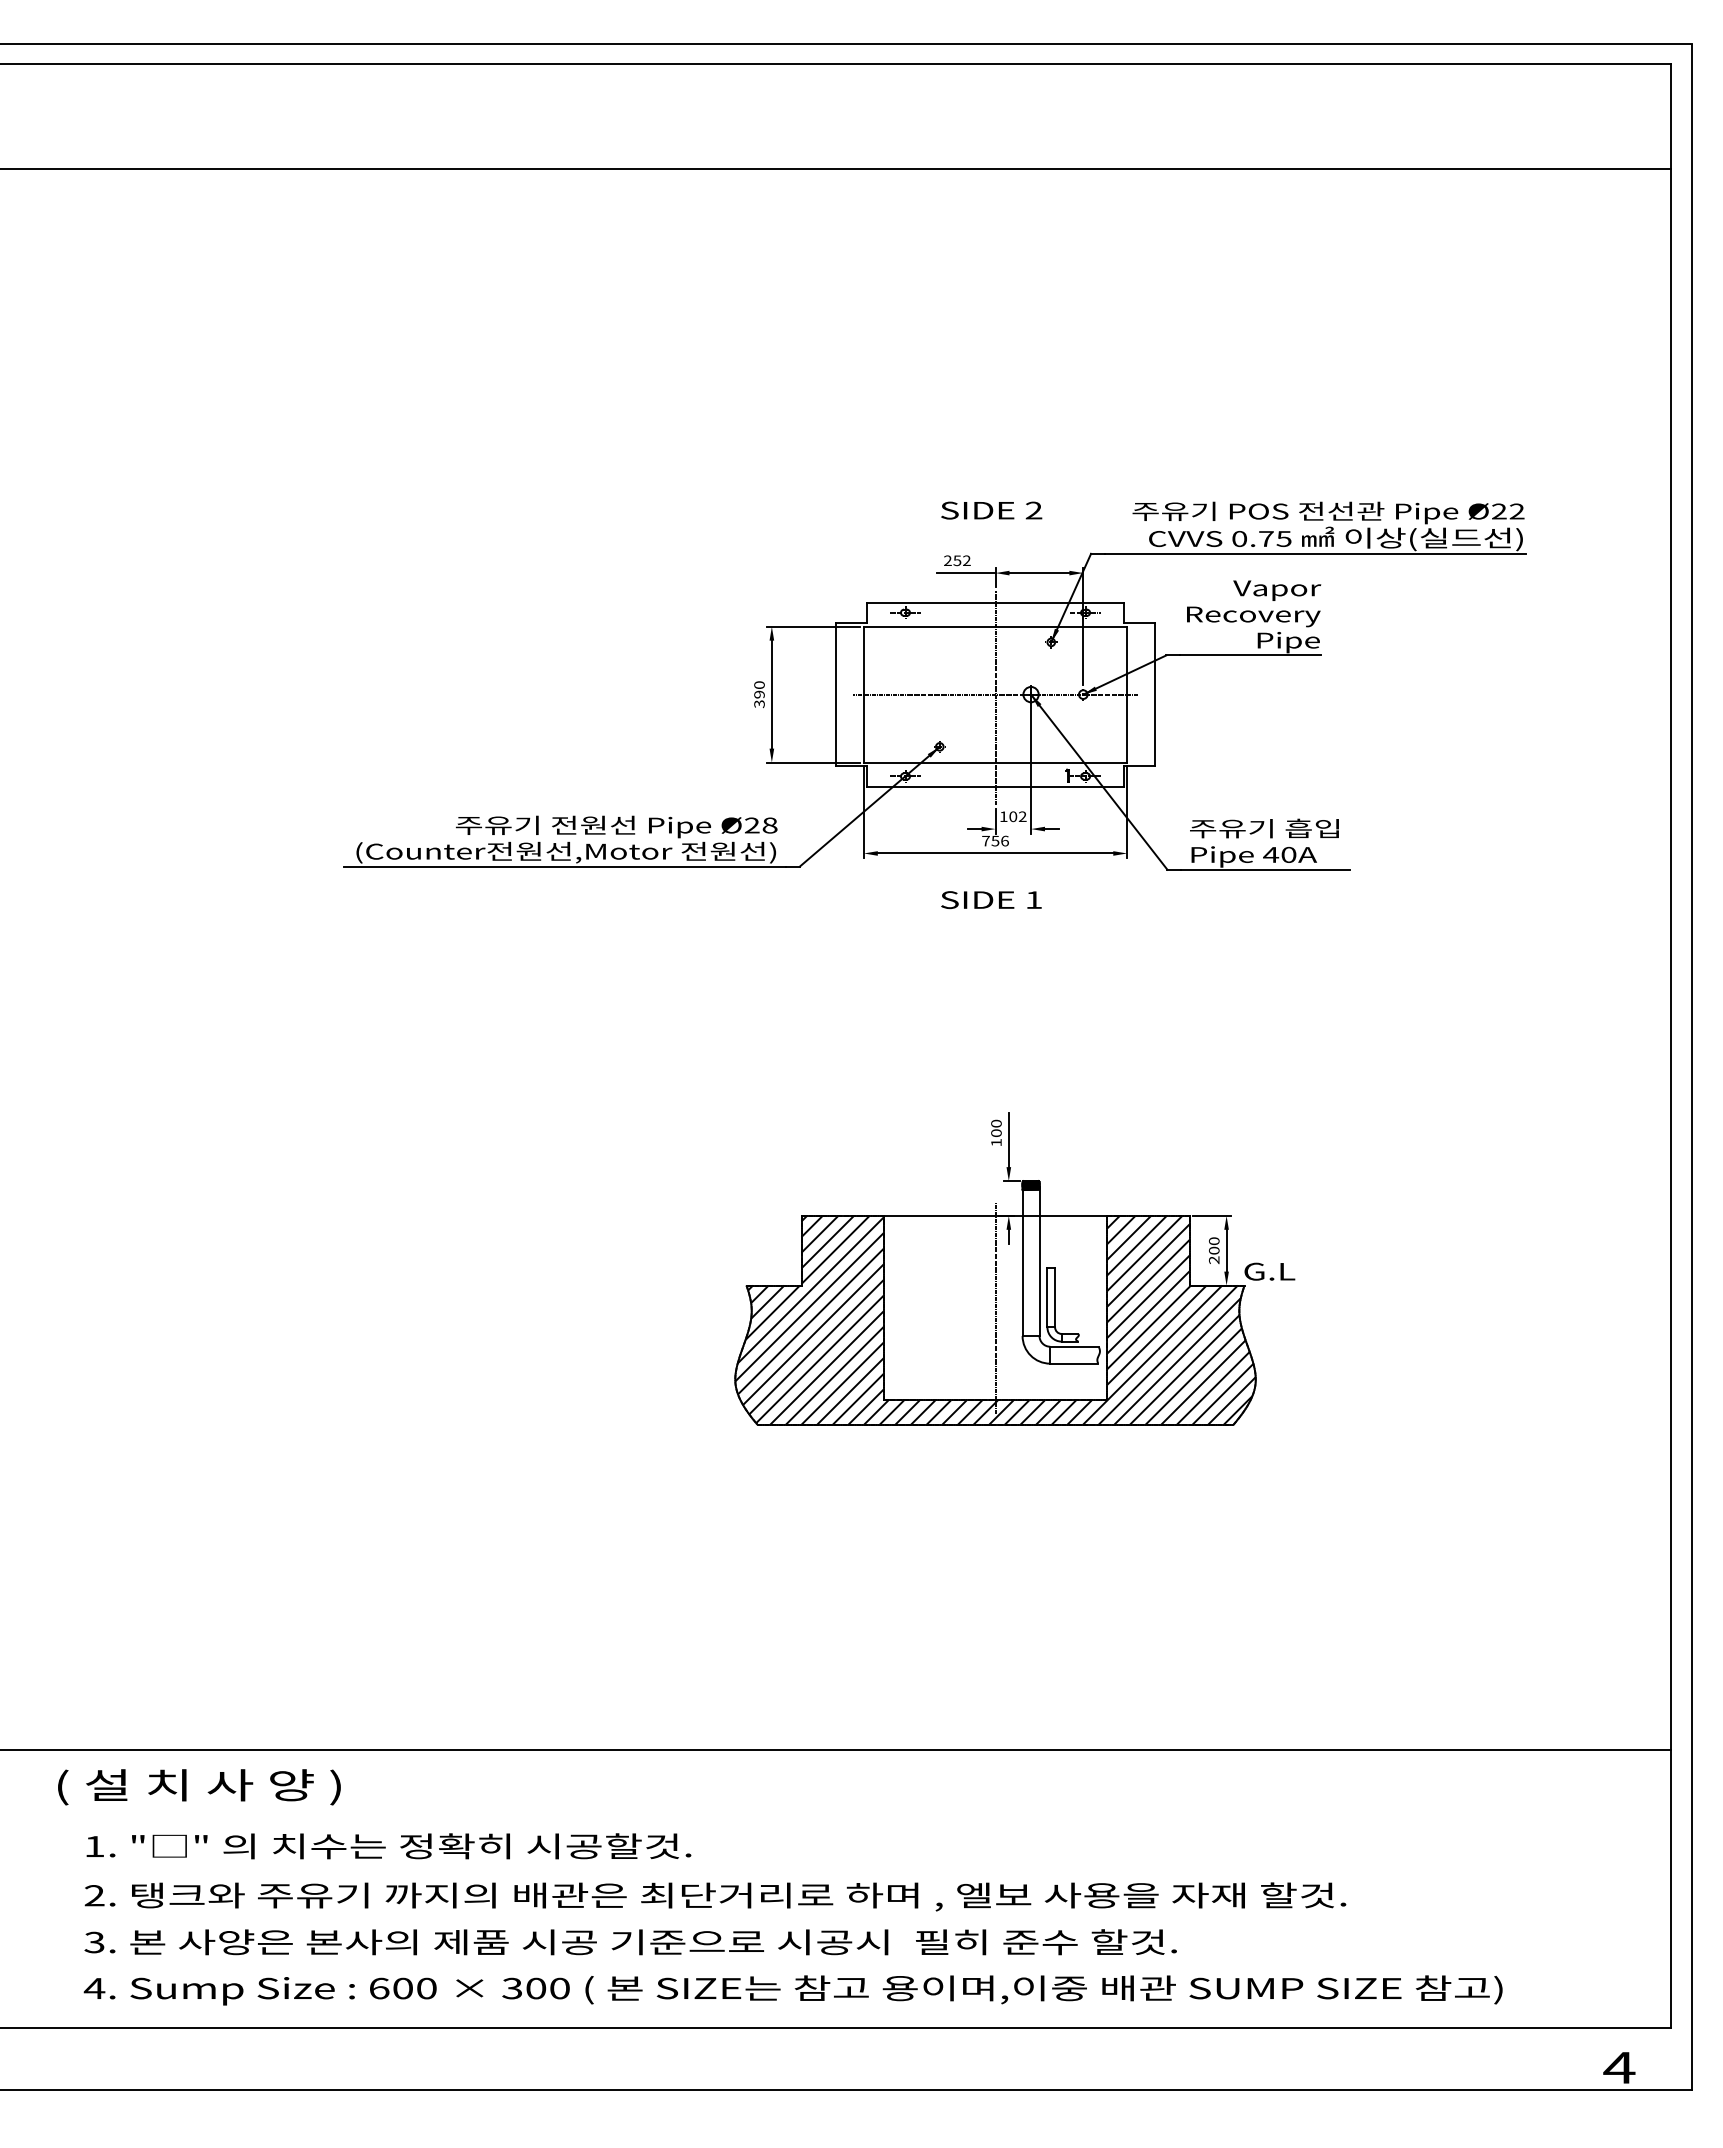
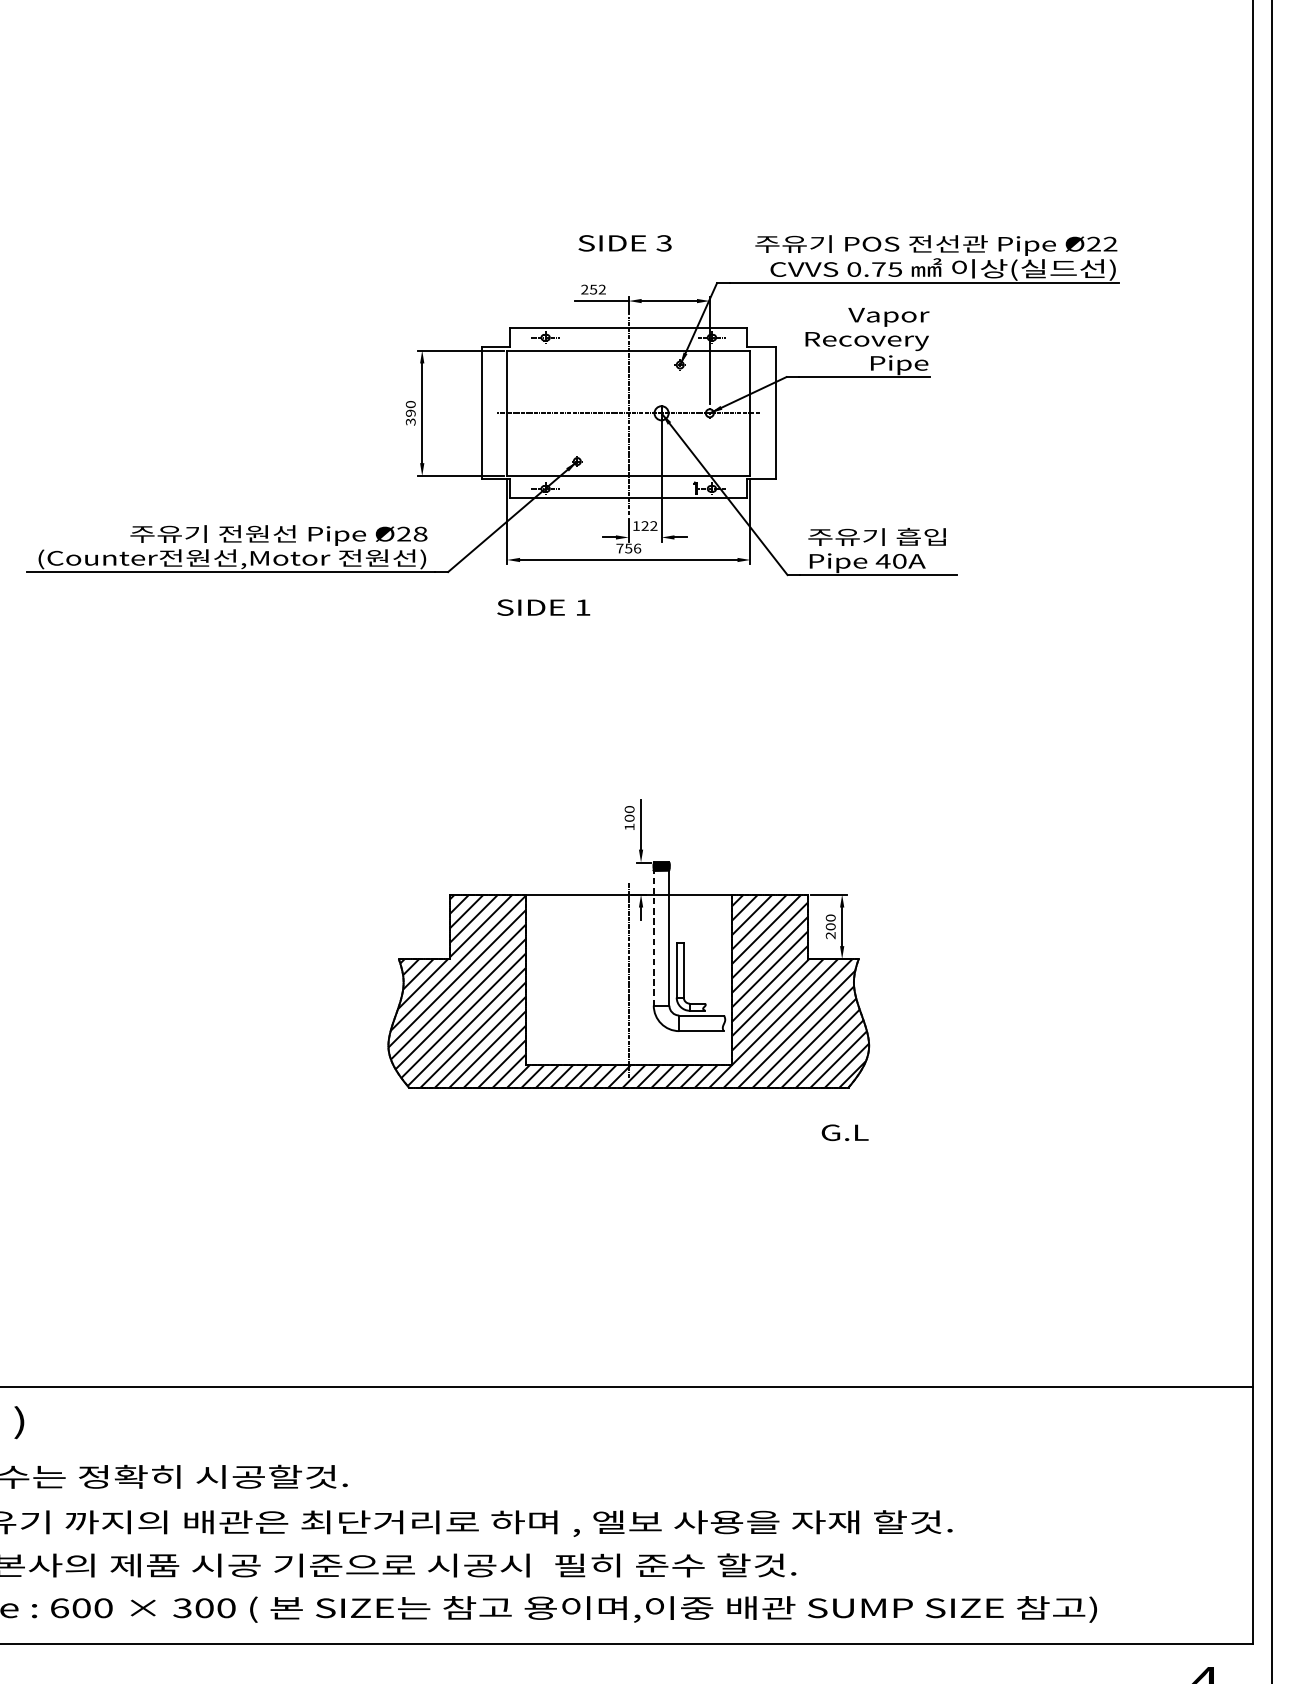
text: (1033, 510) -> (663, 243), 2 -> 3
text: (1013, 816) -> (645, 525), 102 -> 122
text: (991, 899) -> (543, 607), moved
line: (1022, 1261) -> (653, 936), solid -> dashed
text: (1269, 1271) -> (844, 1132), moved

